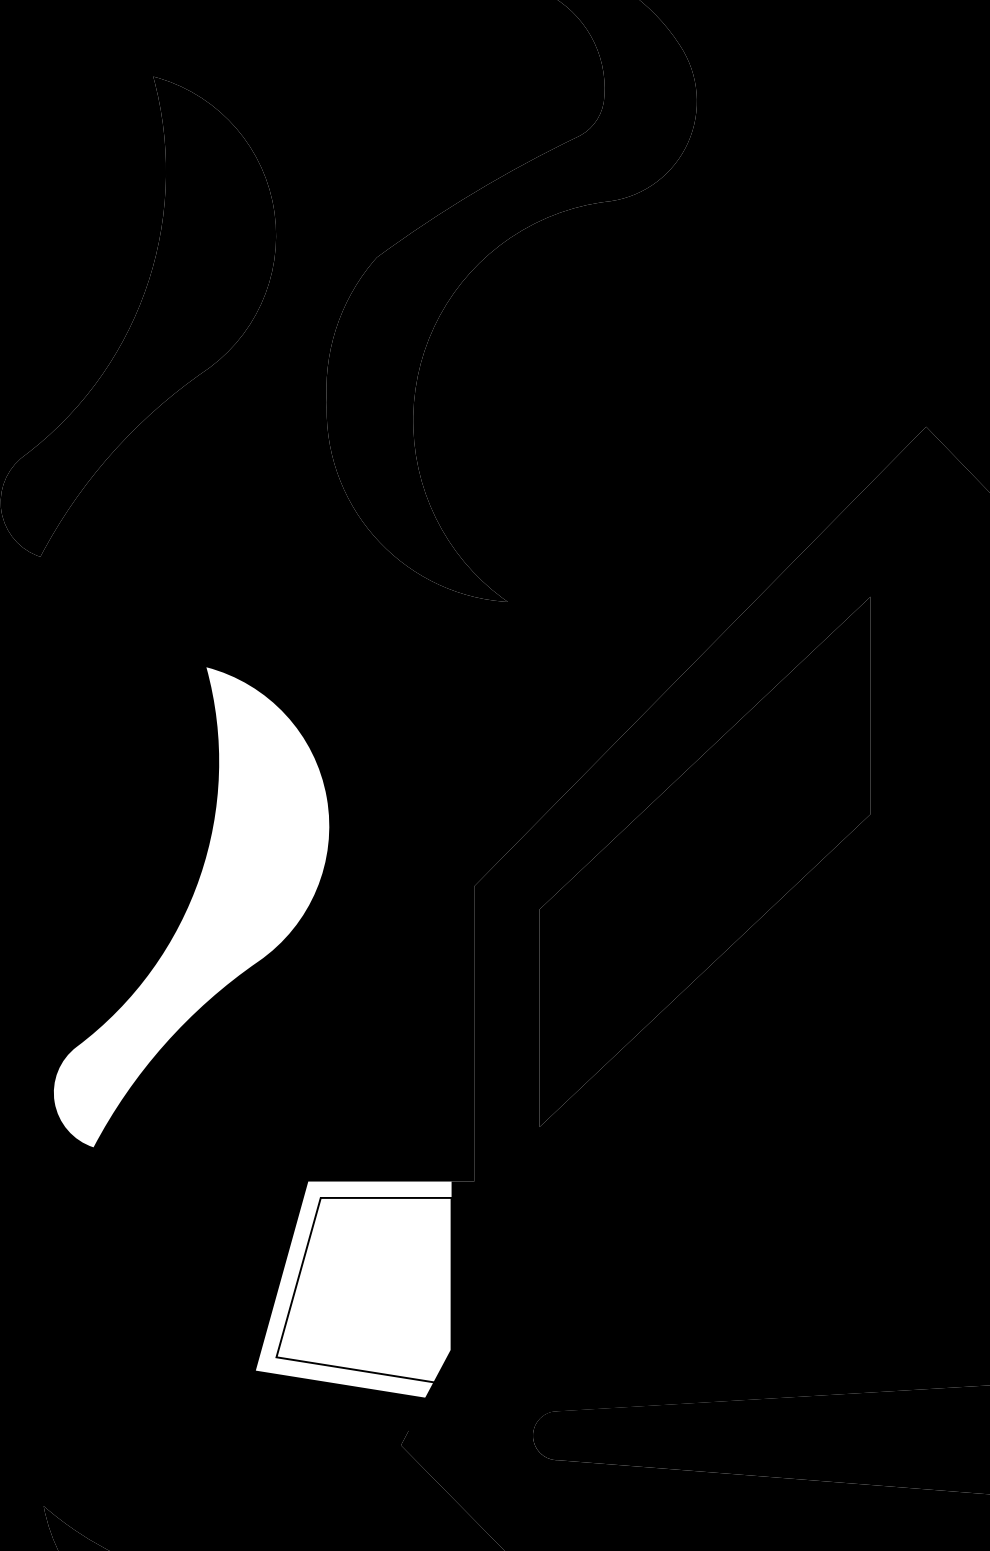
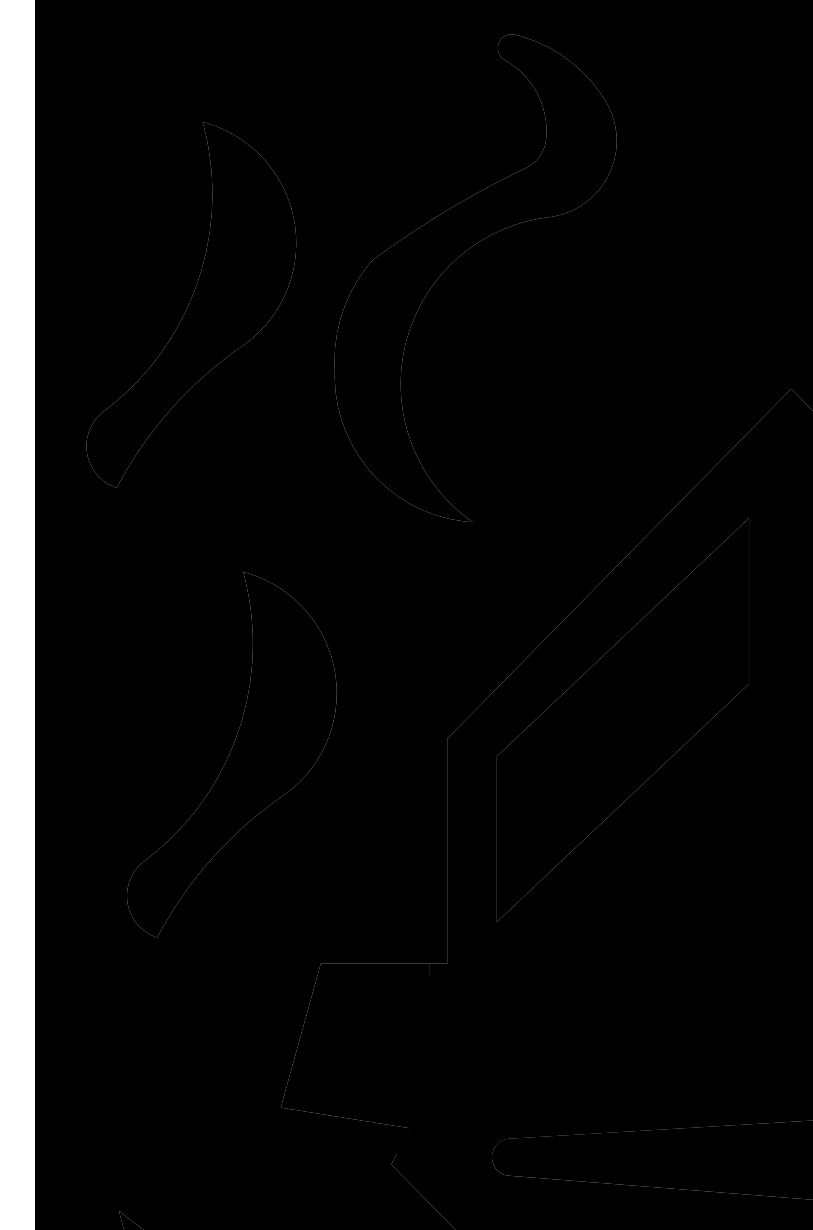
fill: (191, 906) -> (231, 754), added
fill: (352, 1289) -> (354, 1045), added

